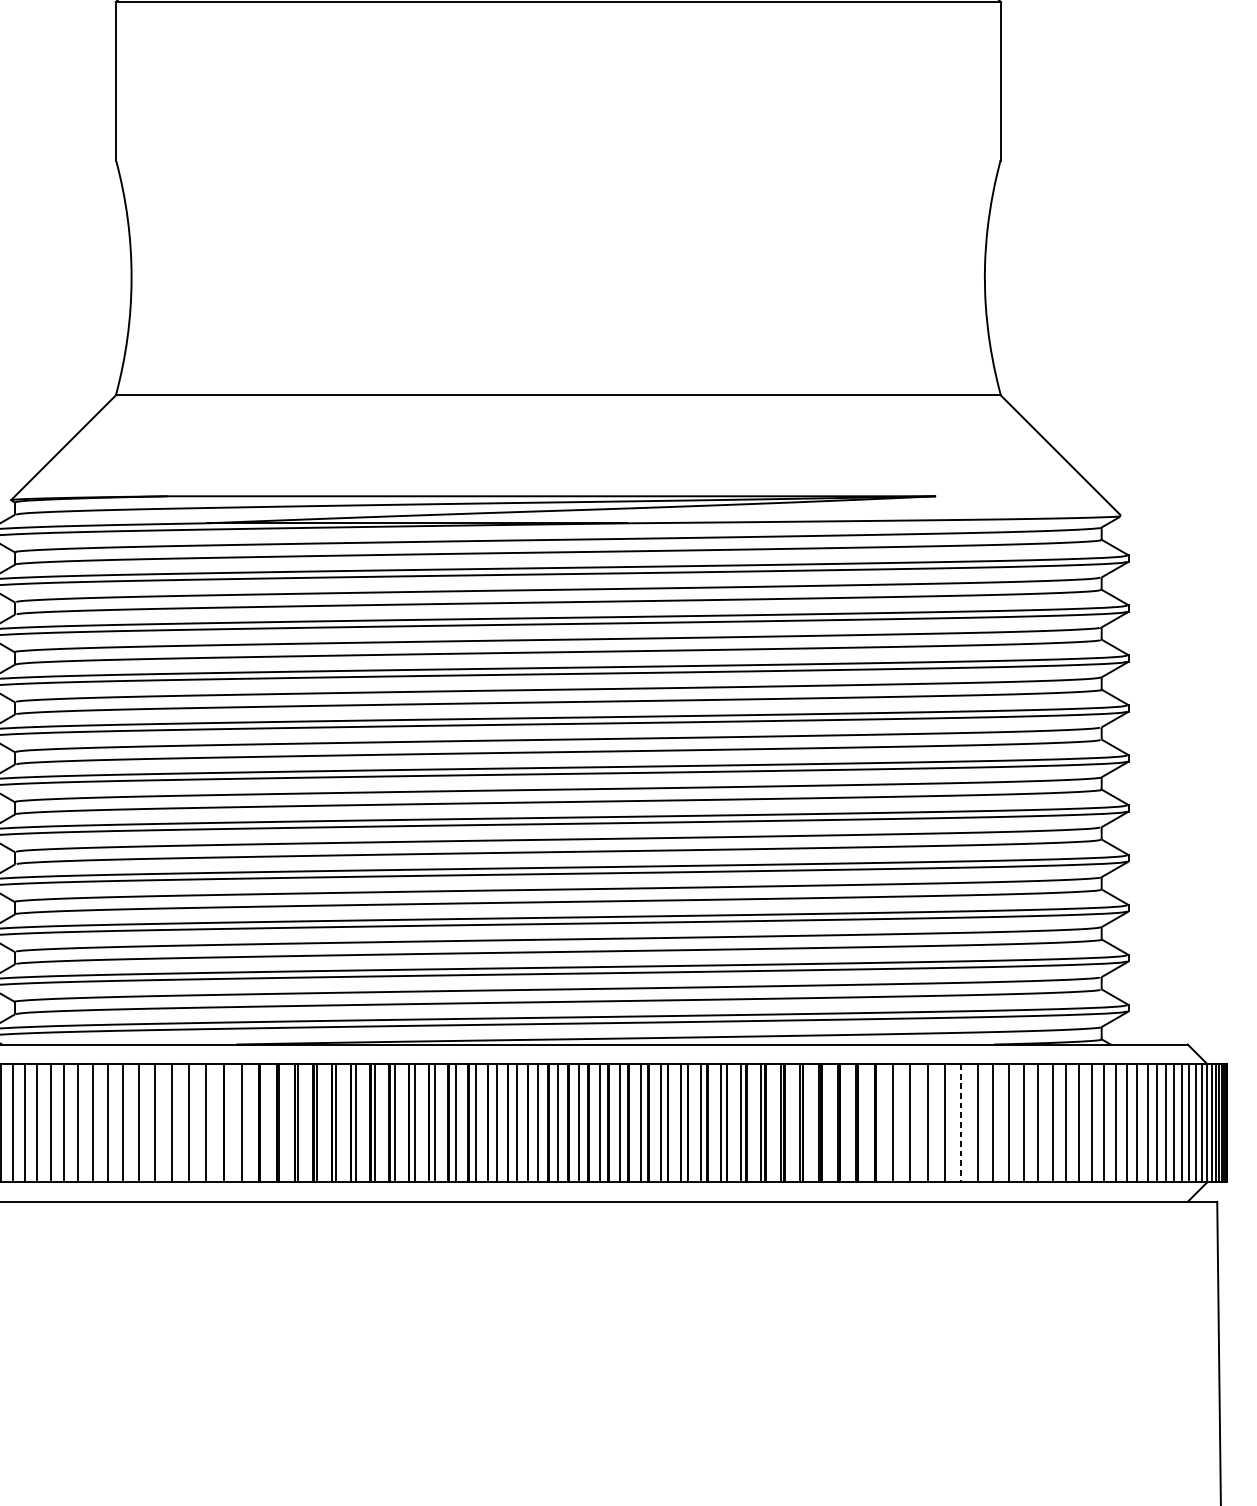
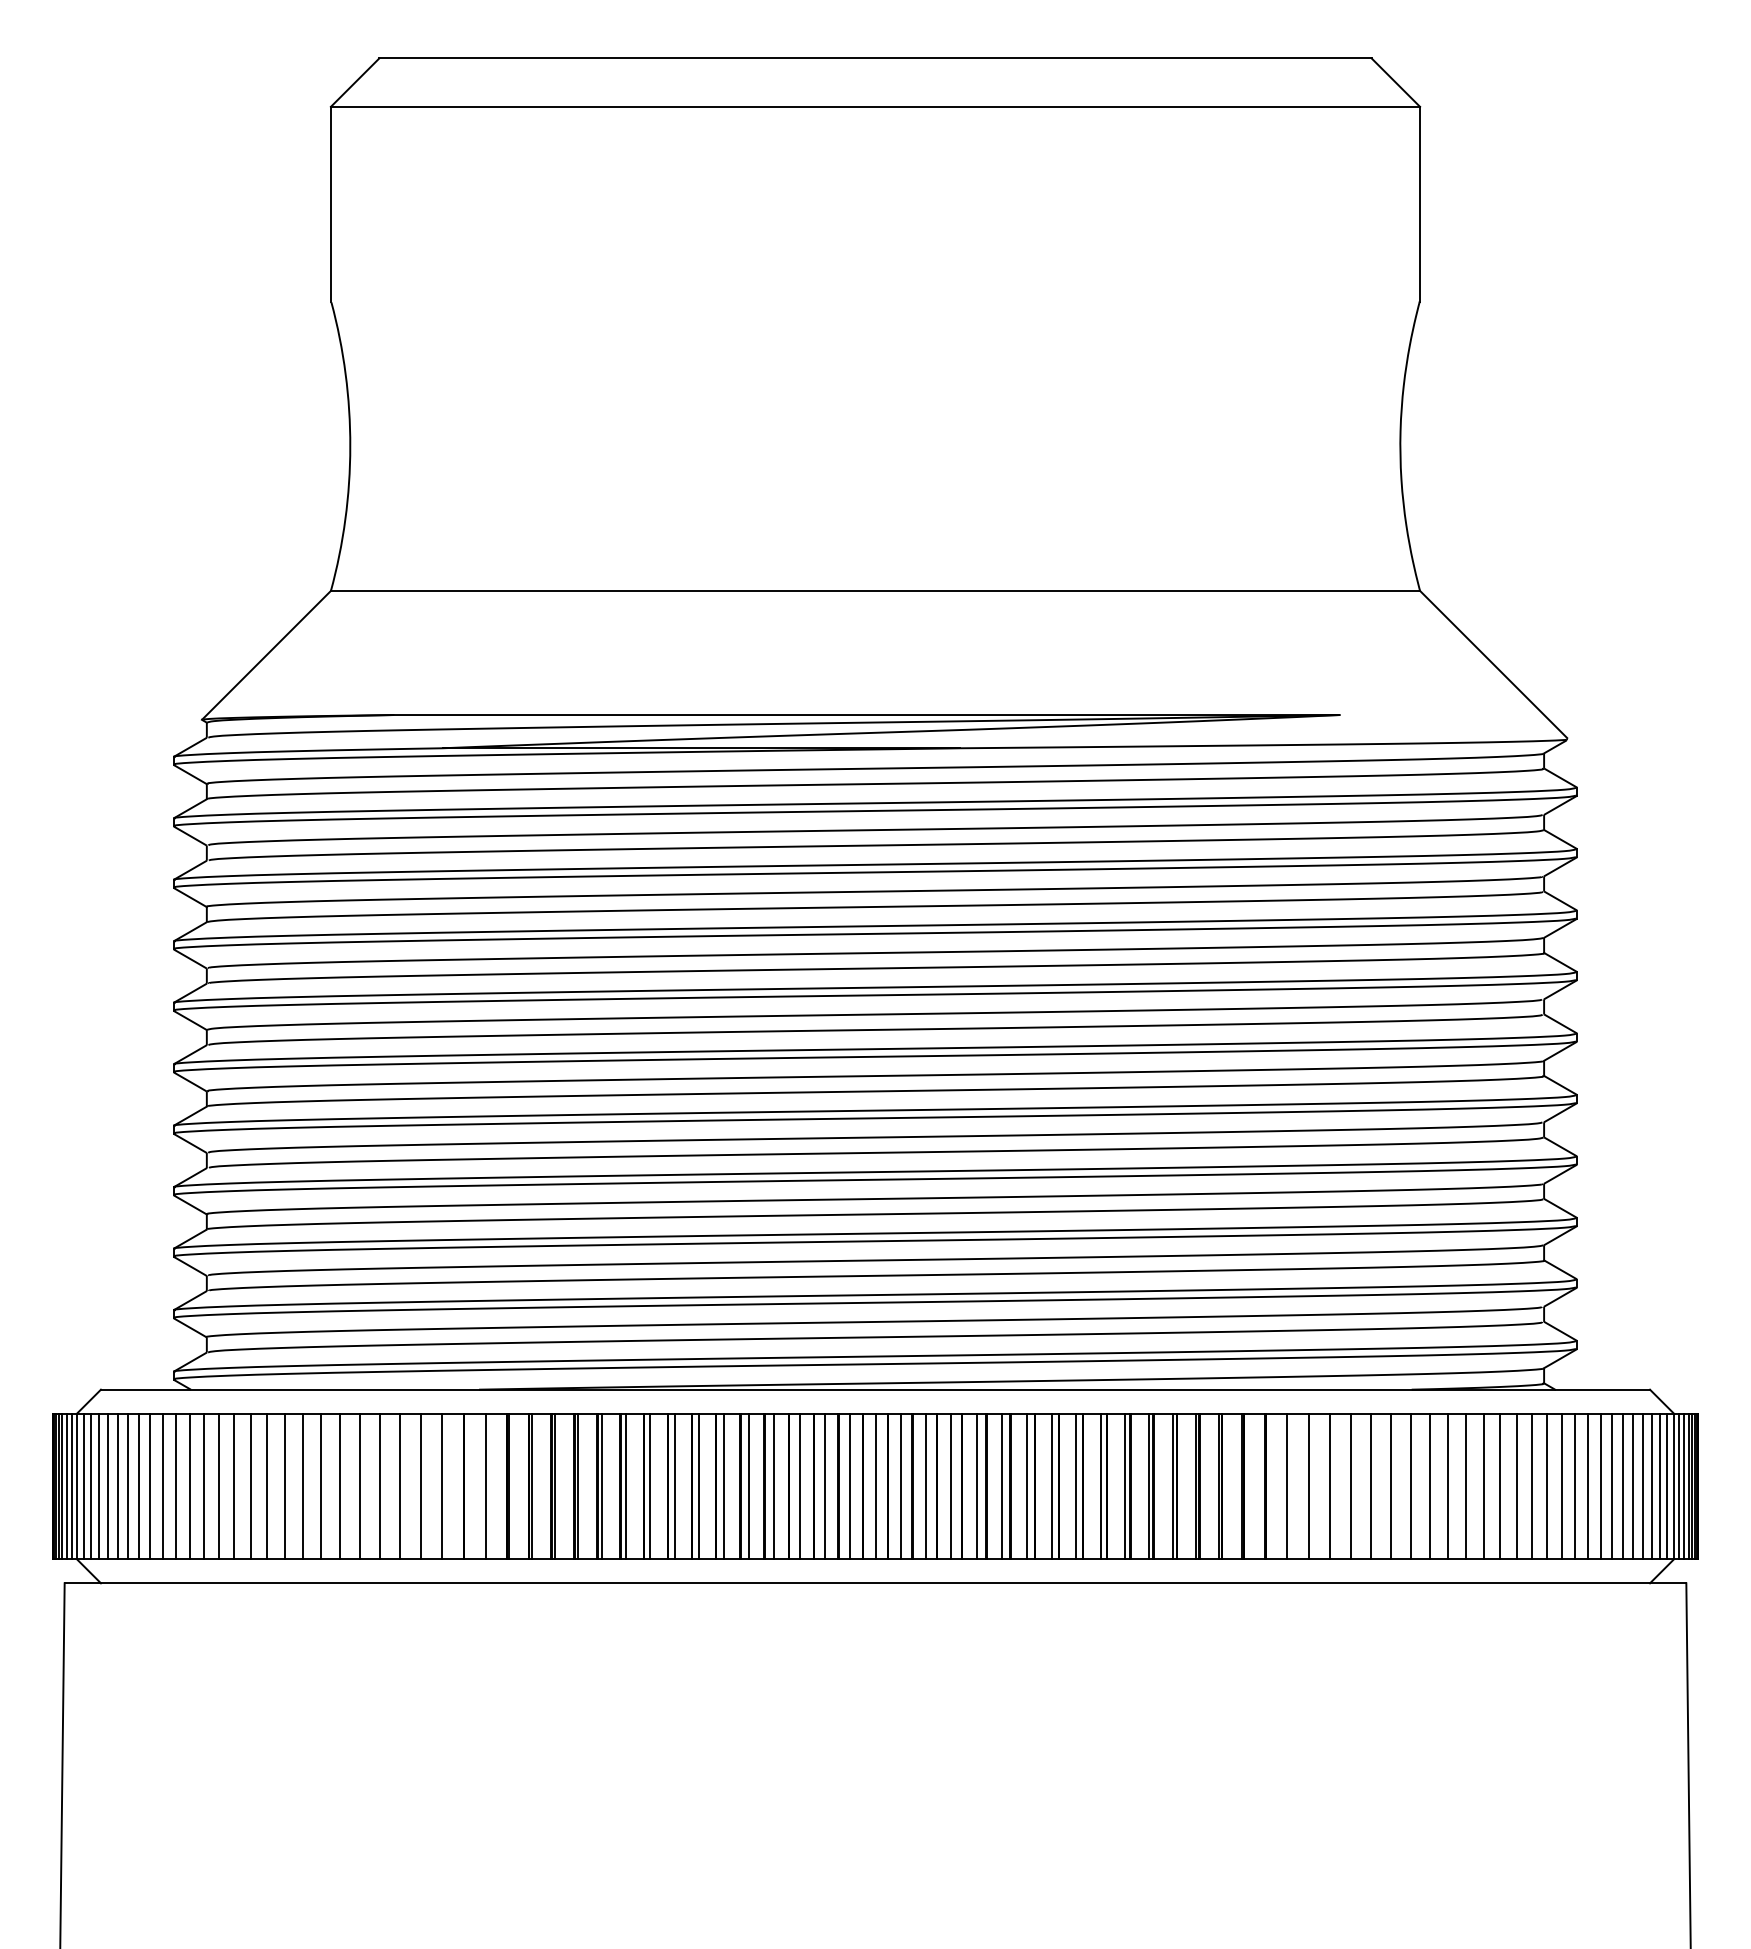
line: (961, 1123) -> (1371, 1486), dashed -> solid

